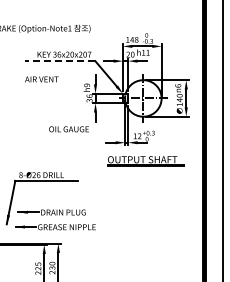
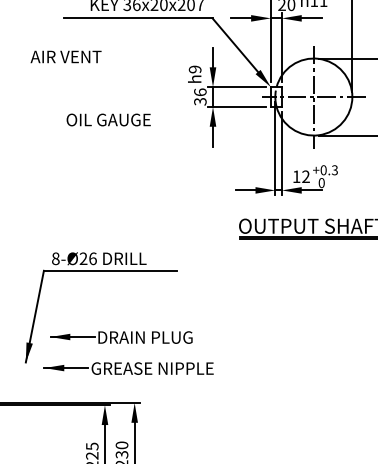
line: (59, 61) -> (137, 19), dashed -> solid
text: (41, 79) -> (65, 57), moved
text: (68, 129) -> (107, 120), moved

